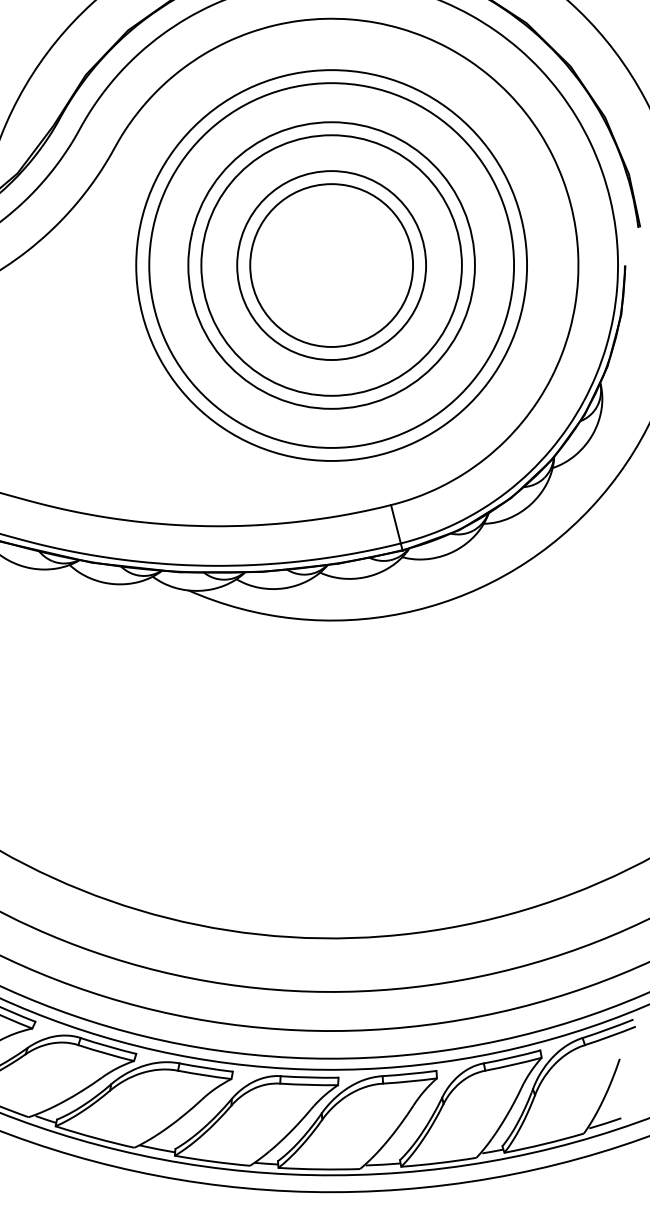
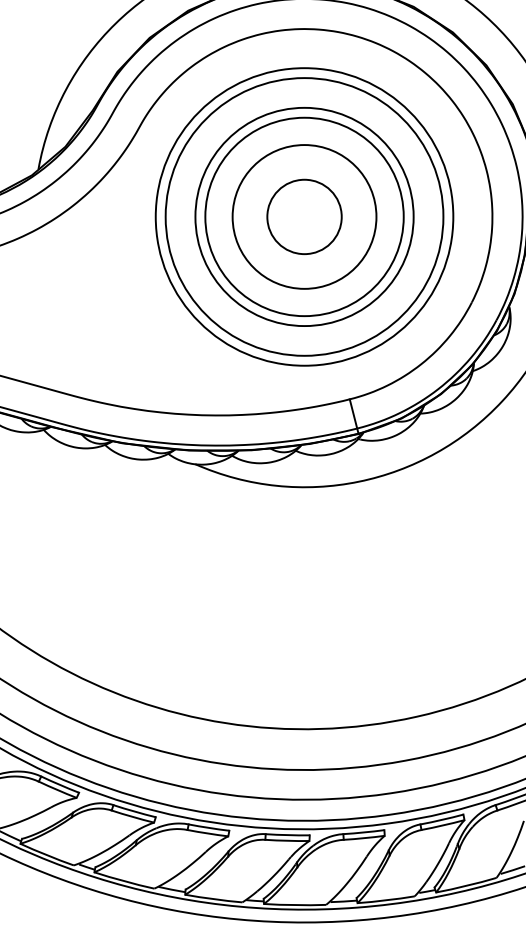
circle: (331, 264) -> (304, 216), size x0.6

